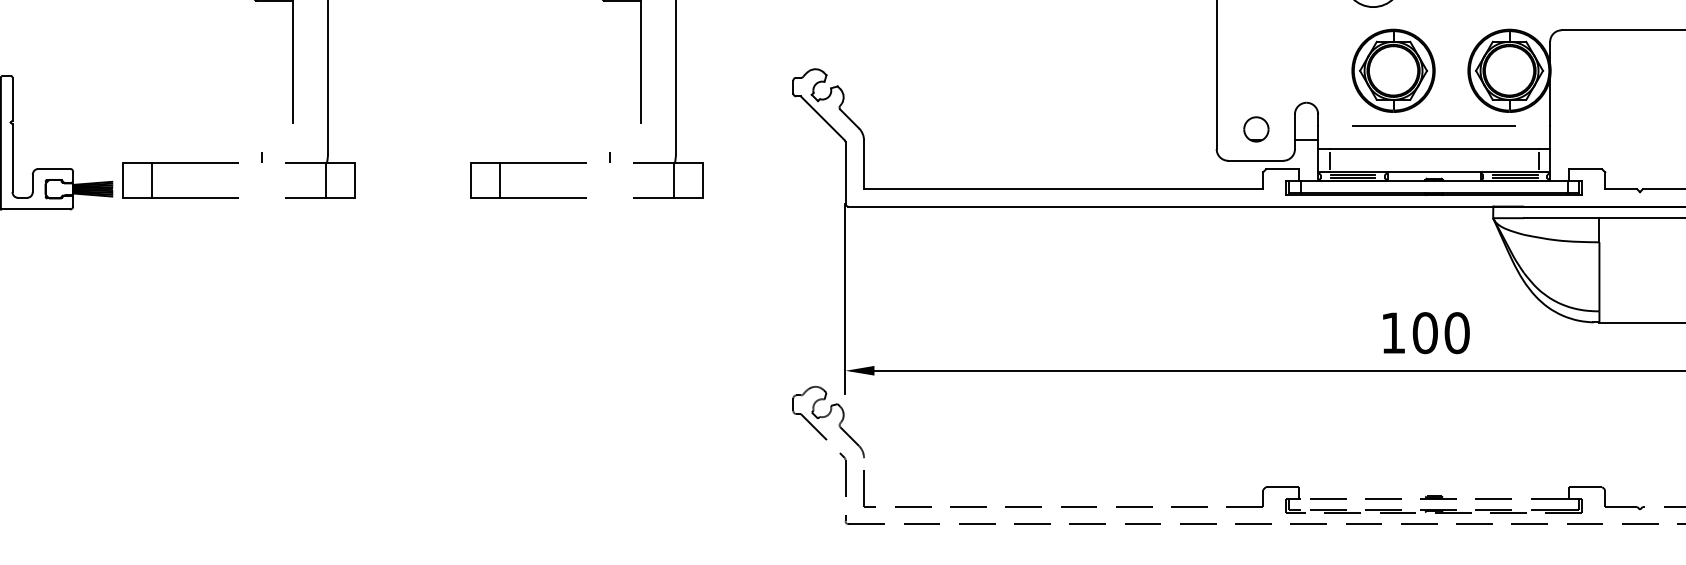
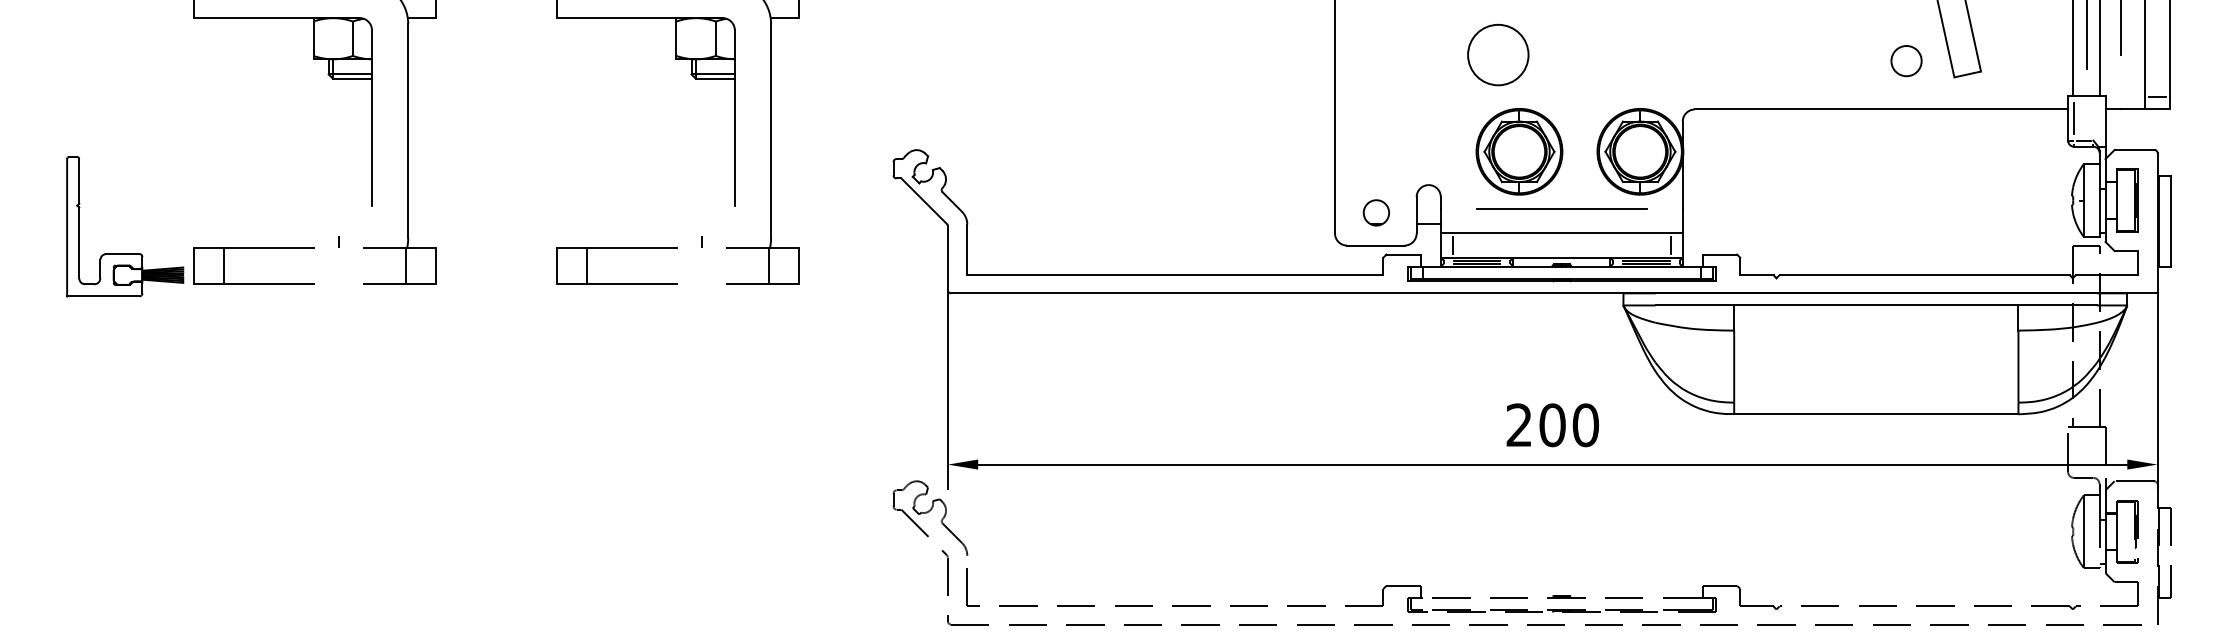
text: (1392, 332) -> (1518, 424), 100 -> 200

